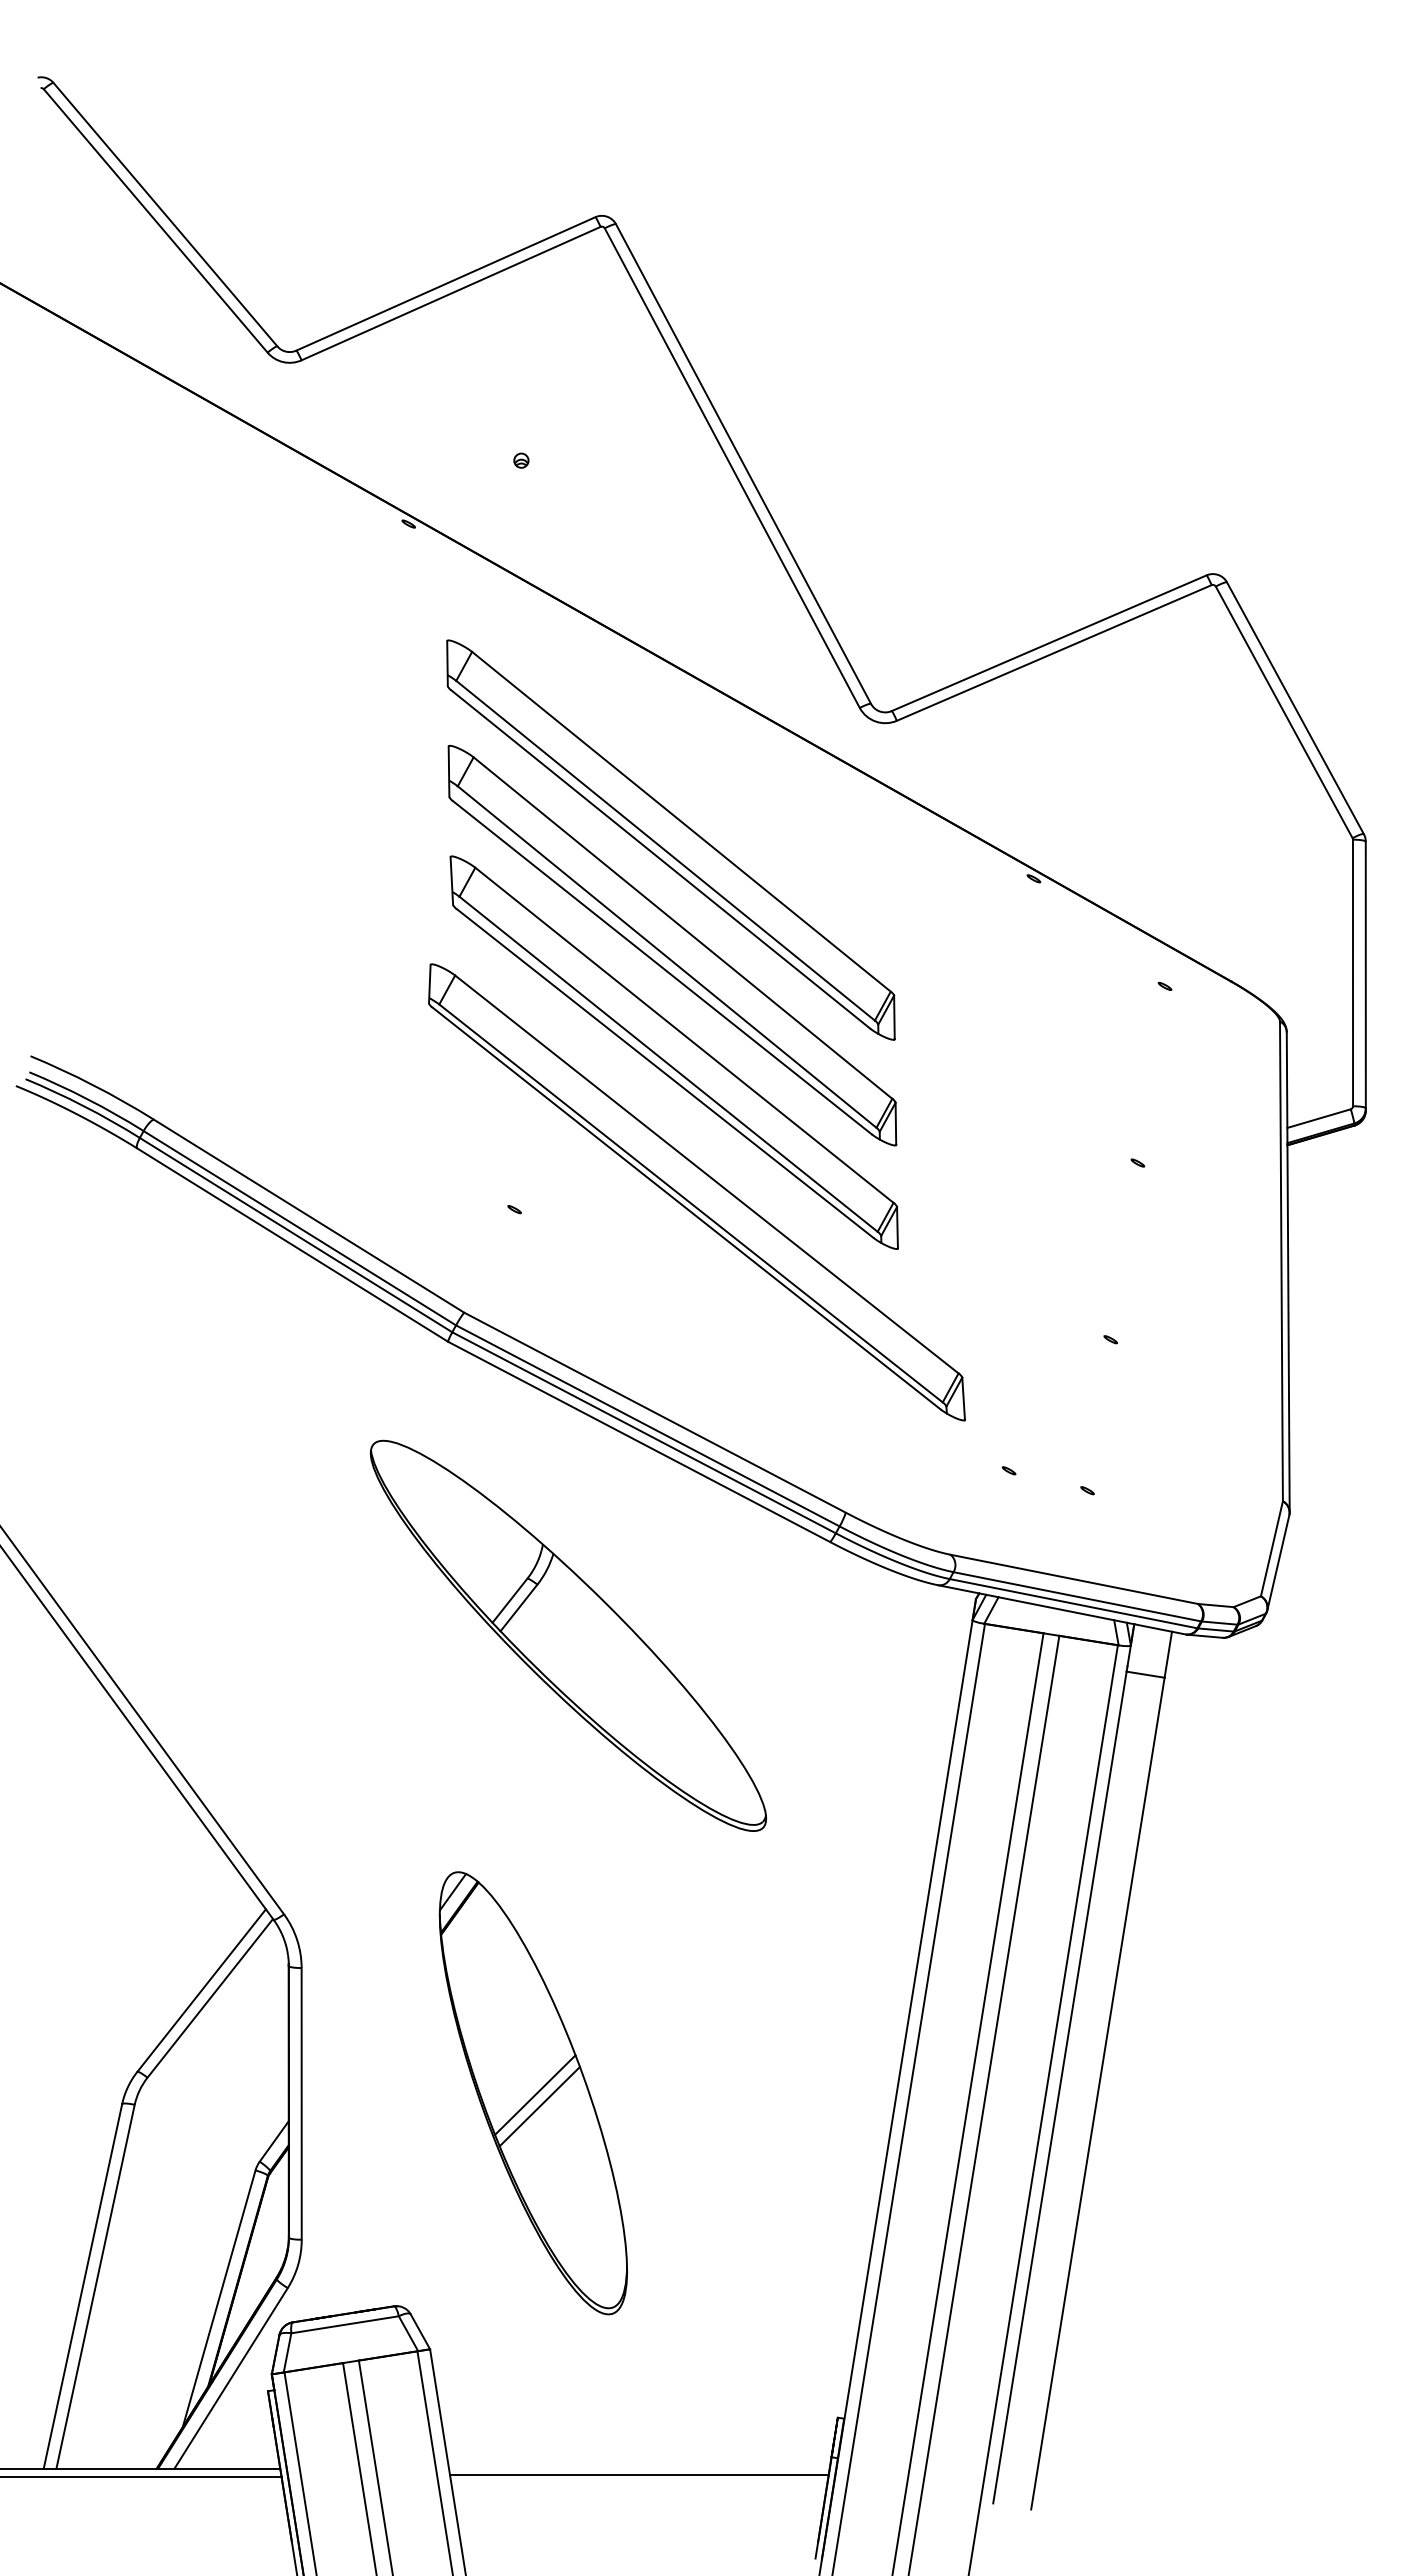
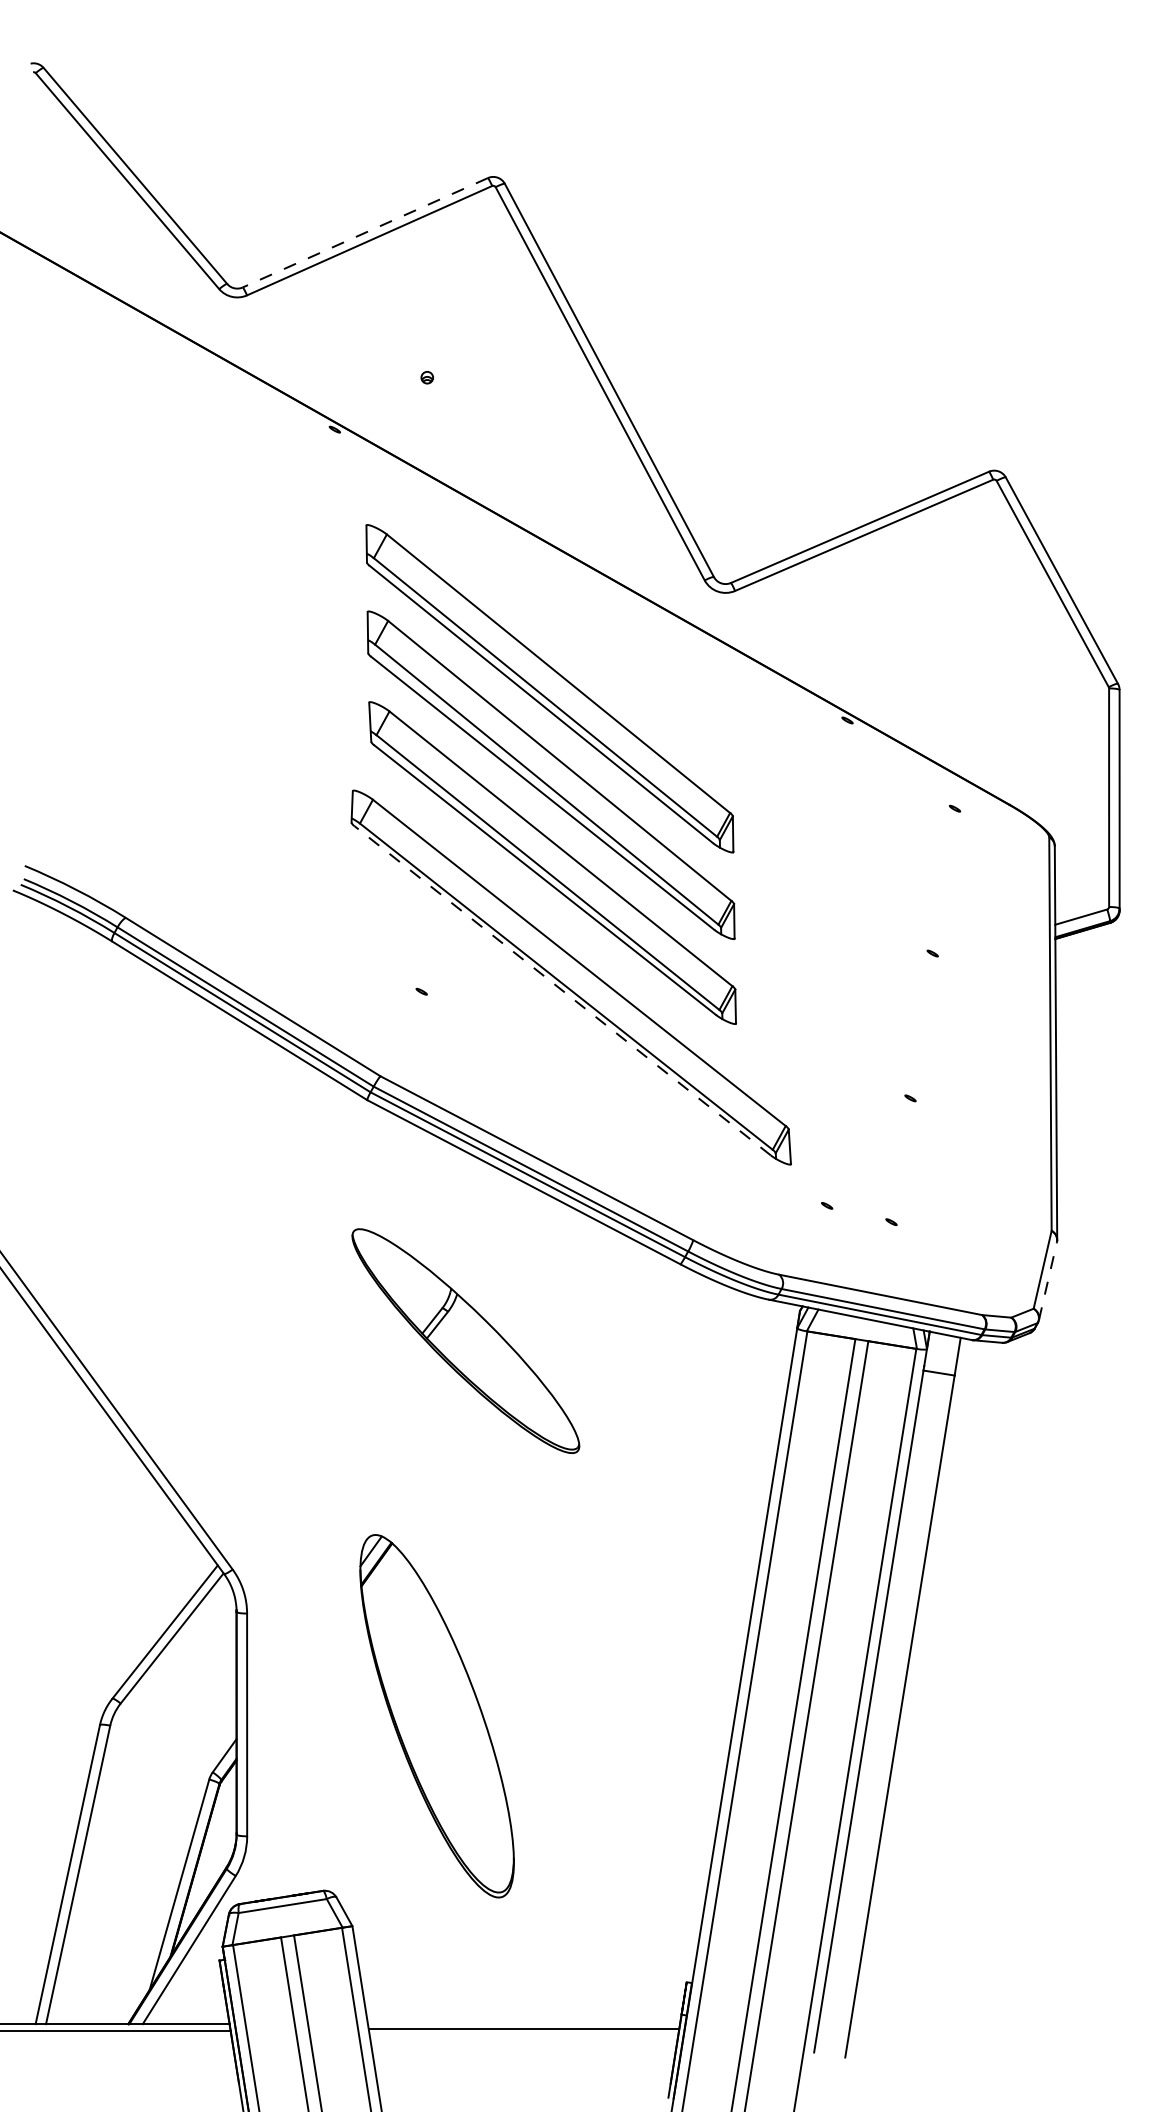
line: (445, 283) -> (365, 232), solid -> dashed
line: (686, 1208) -> (562, 990), solid -> dashed
line: (1278, 1562) -> (1048, 1281), solid -> dashed
part: (568, 1635) -> (465, 1340), size x0.7
line: (535, 2094) -> (438, 1717), removed
line: (539, 2106) -> (442, 1727), removed

